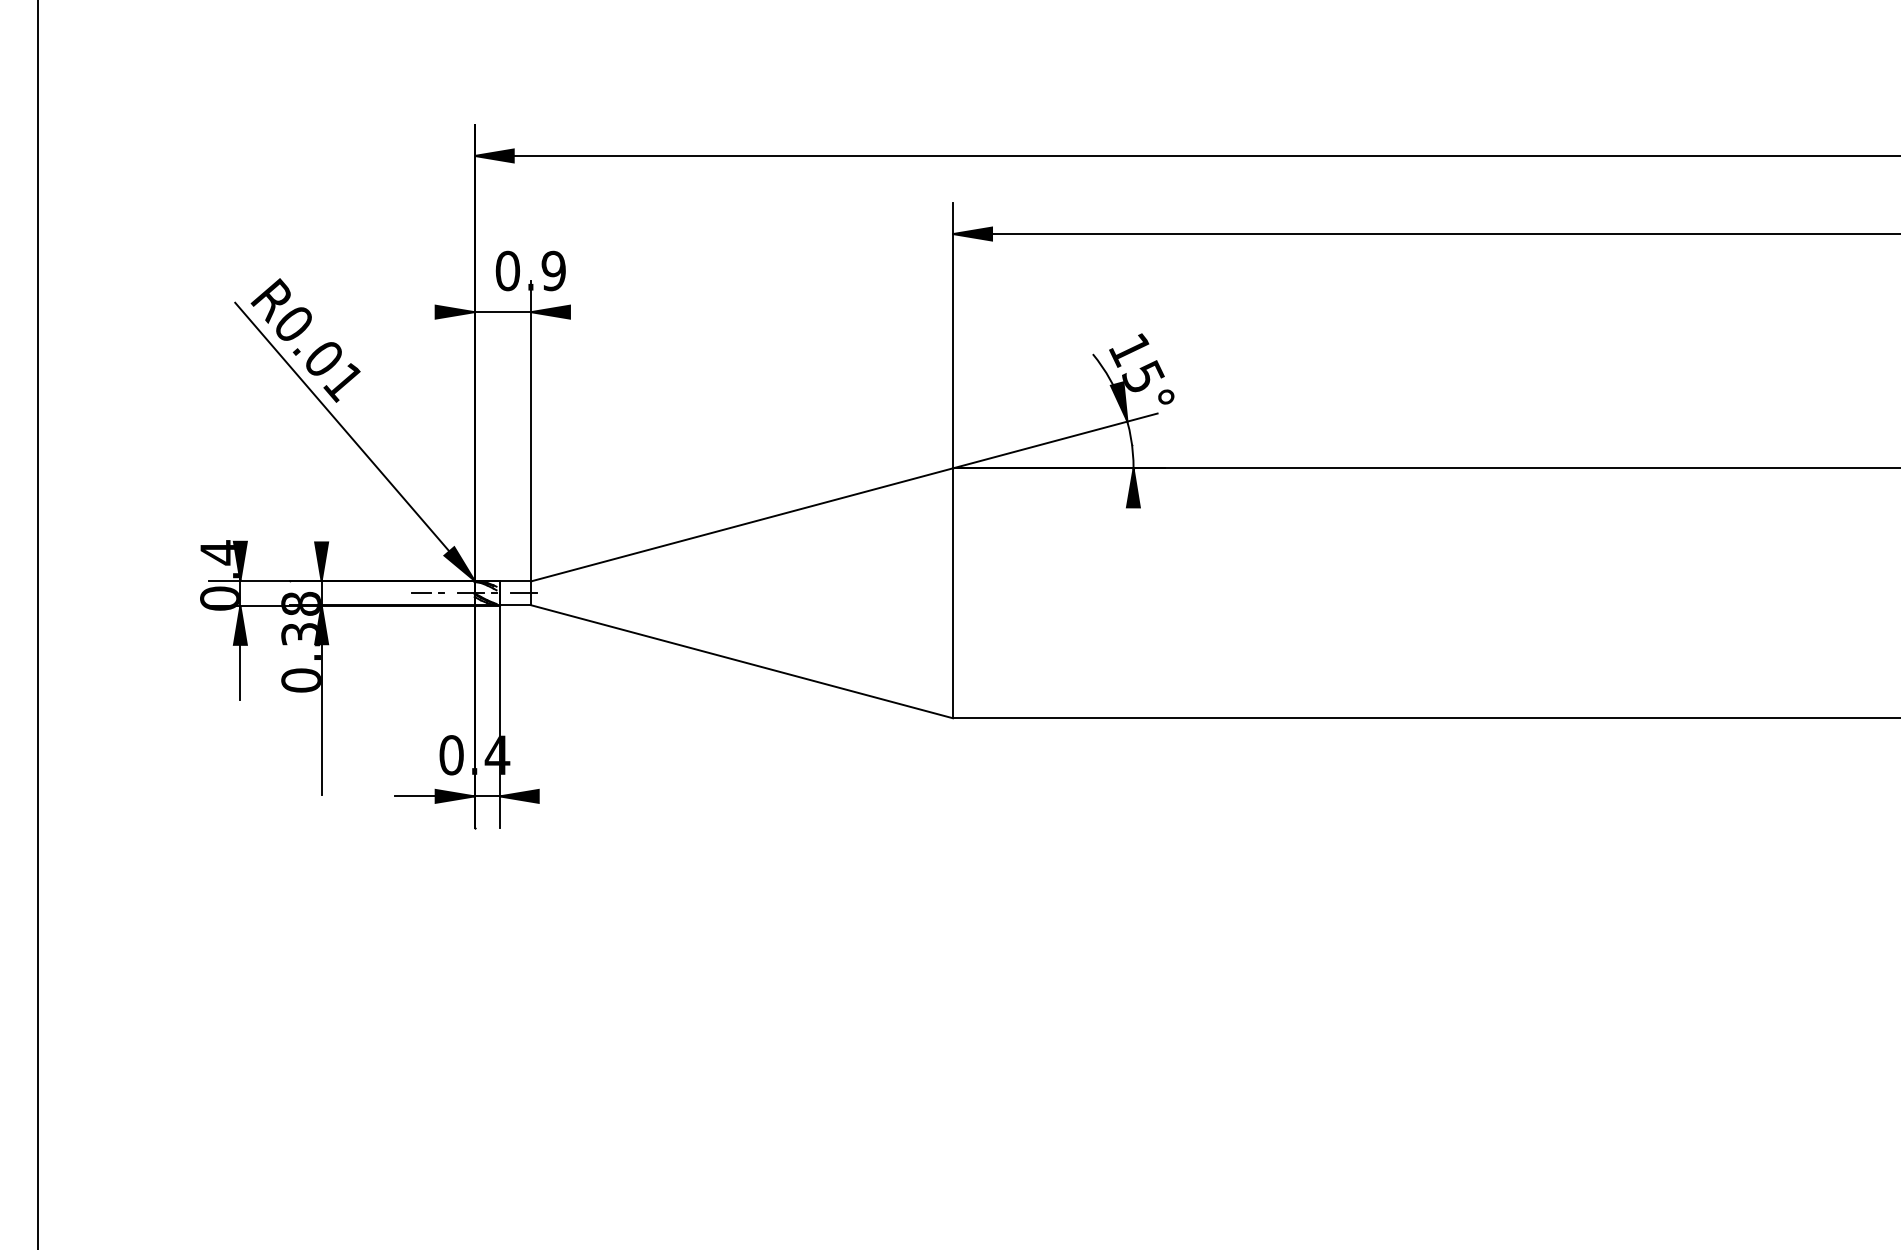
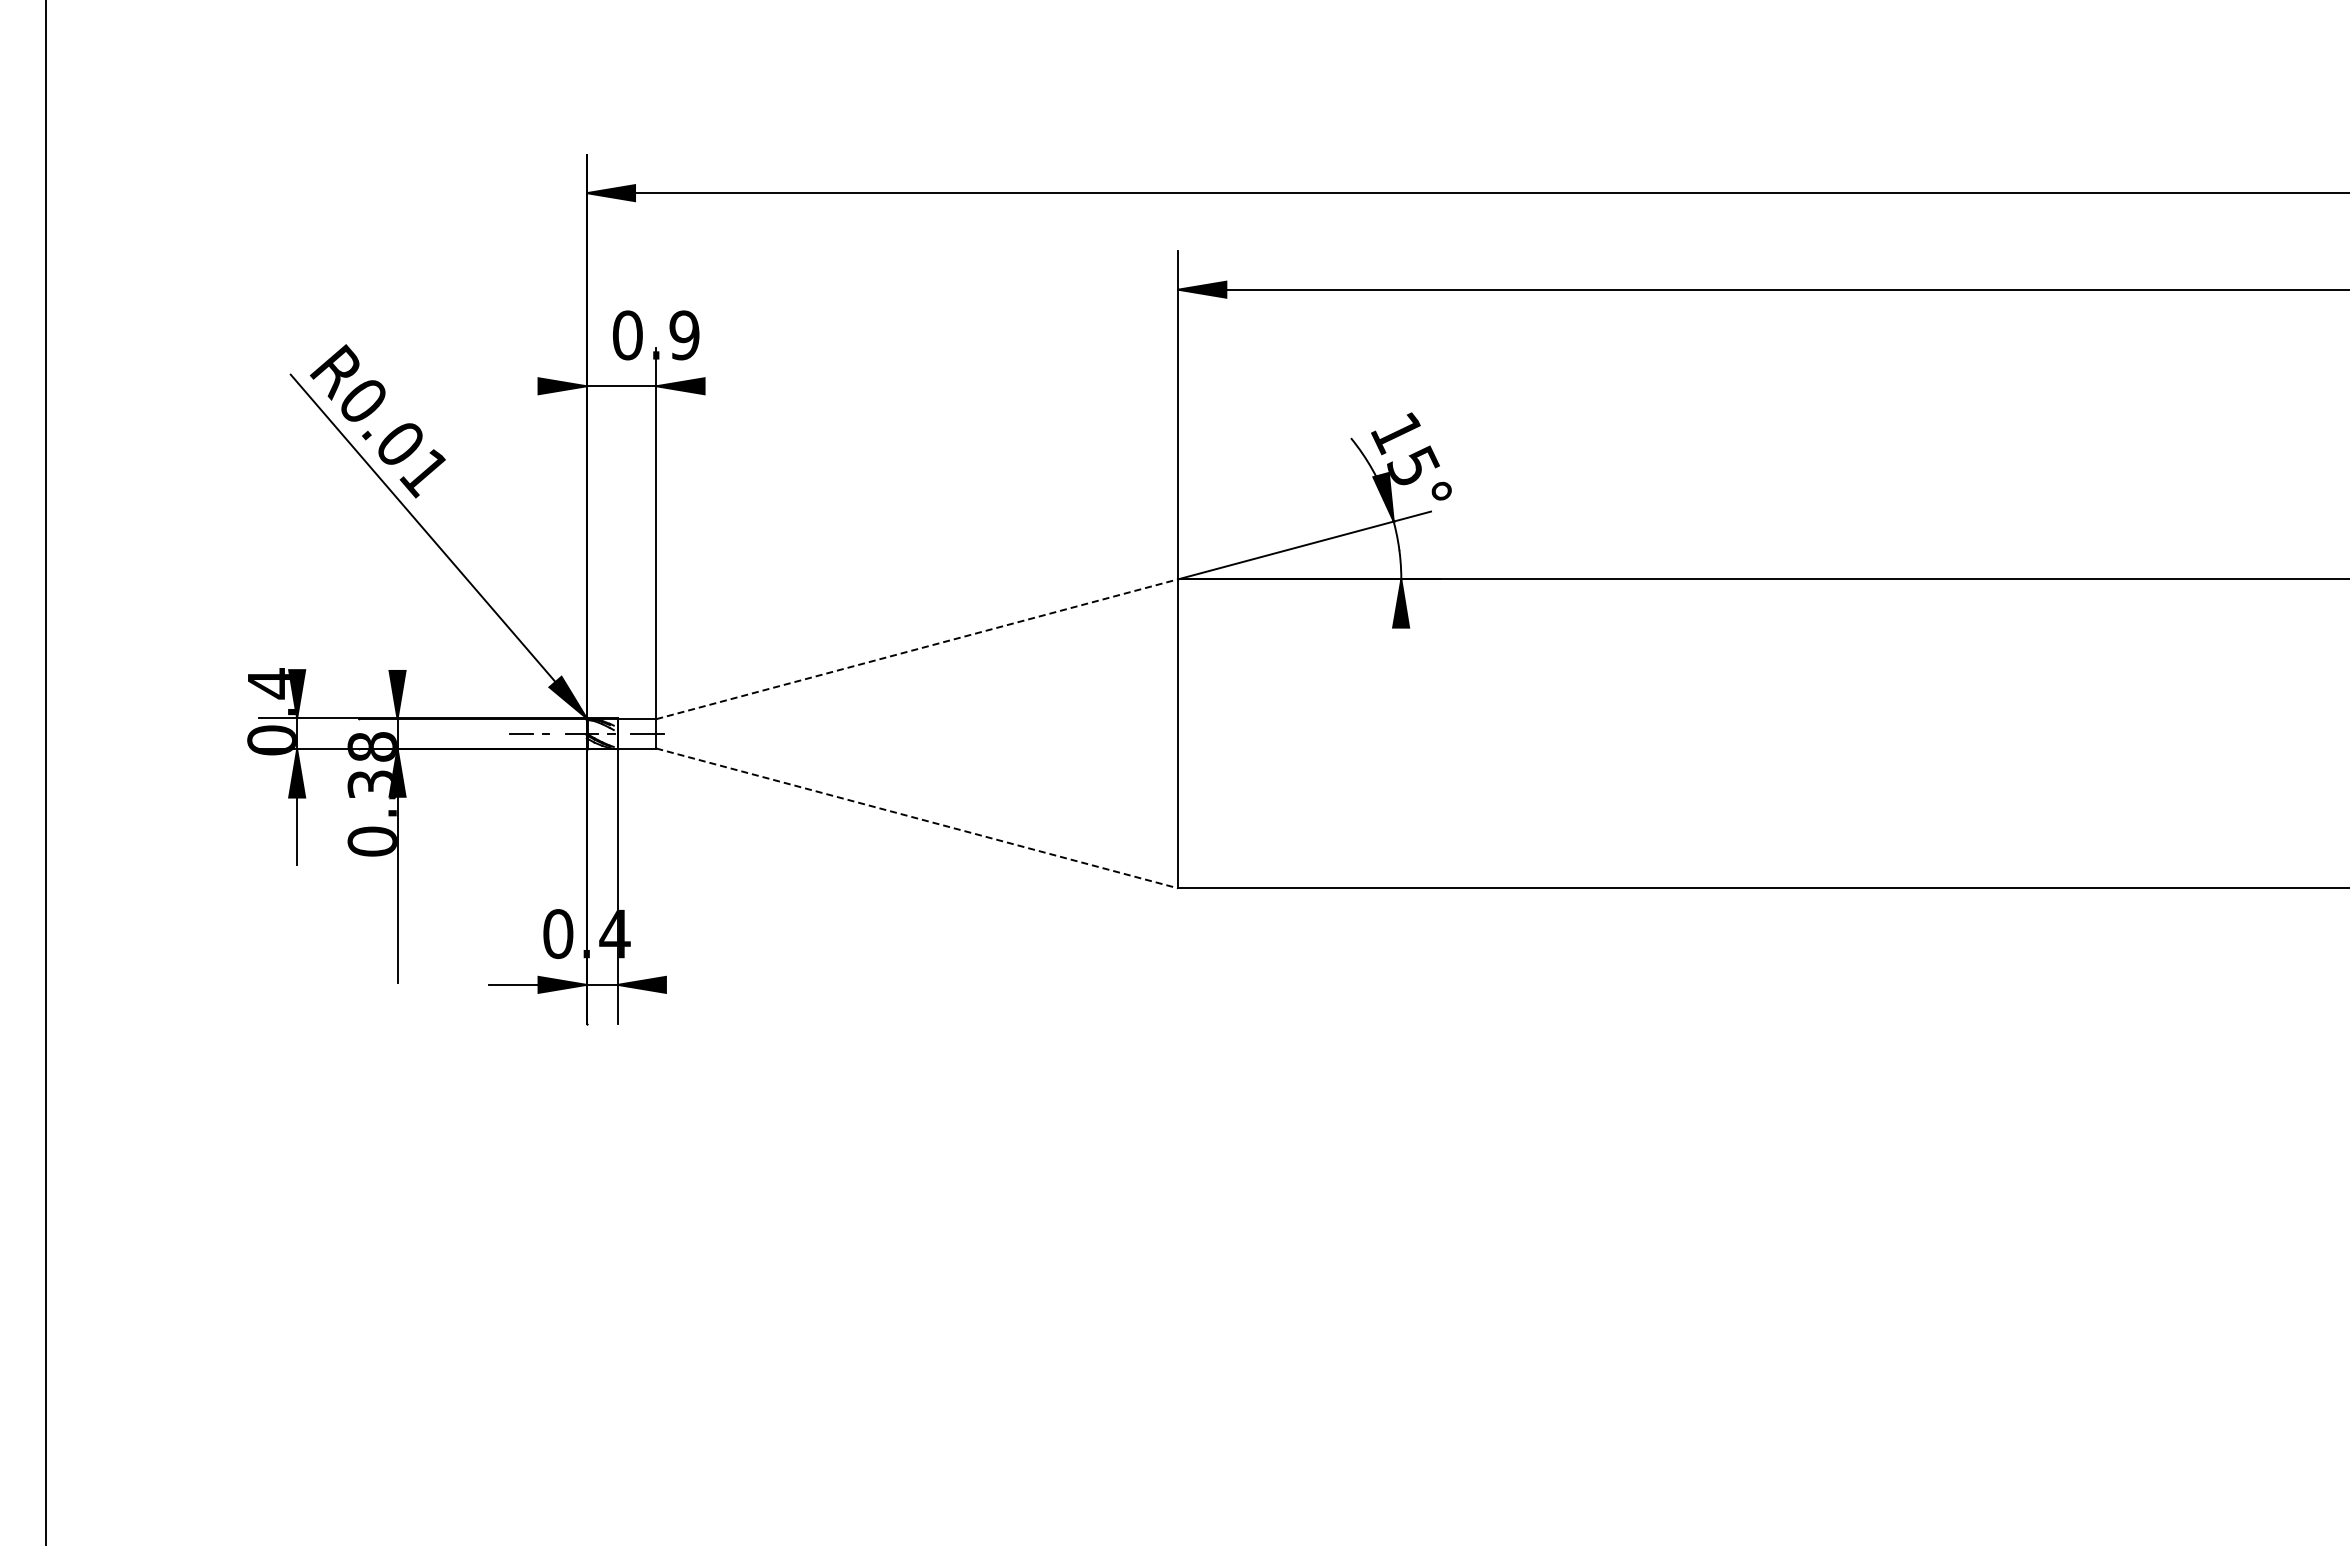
line: (742, 525) -> (917, 649), solid -> dashed
line: (742, 661) -> (917, 818), solid -> dashed

